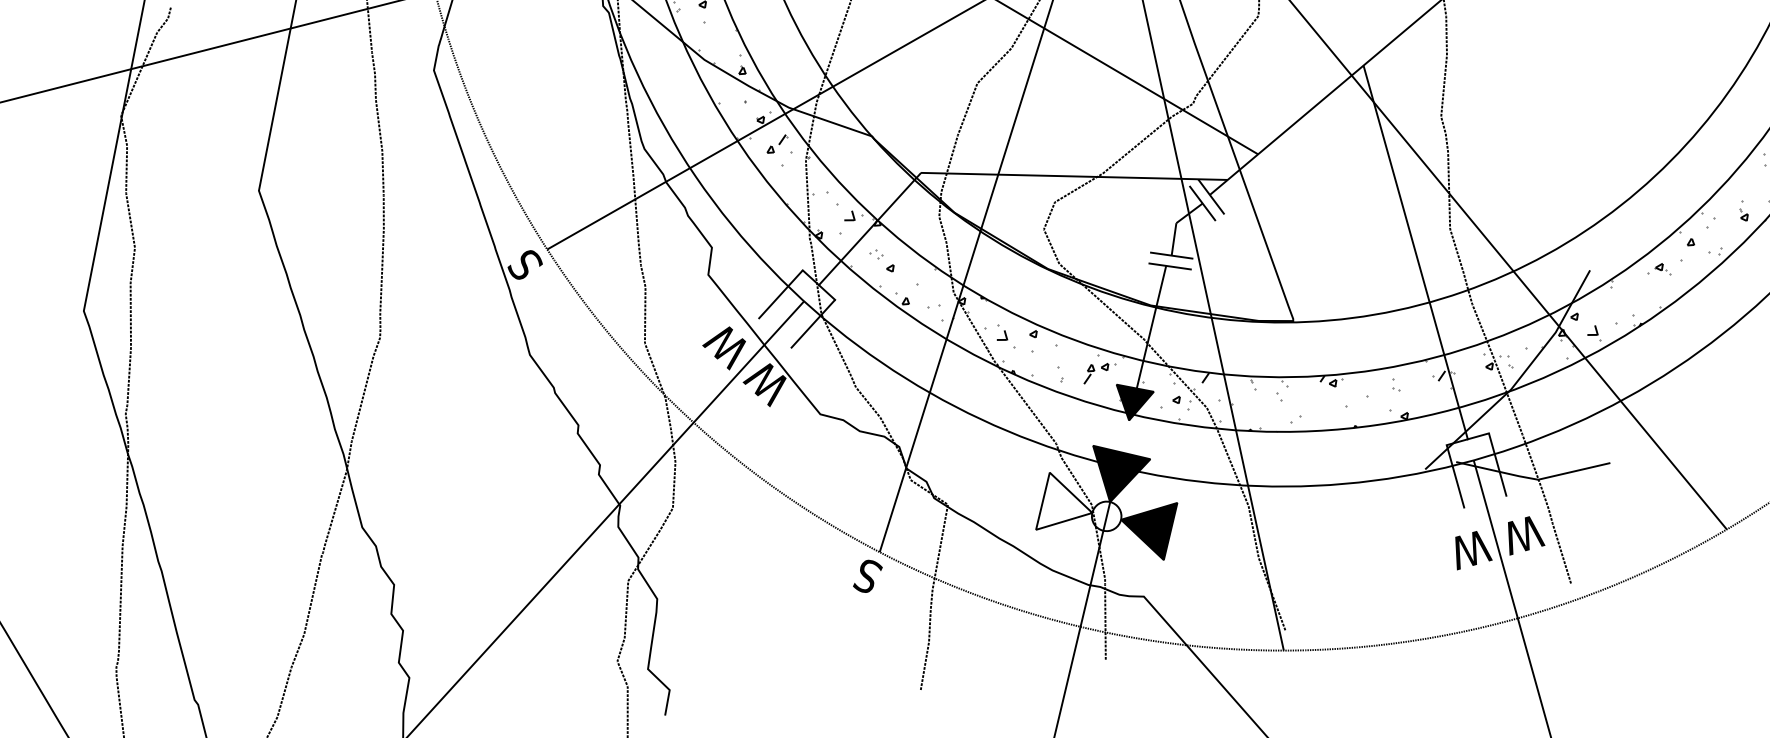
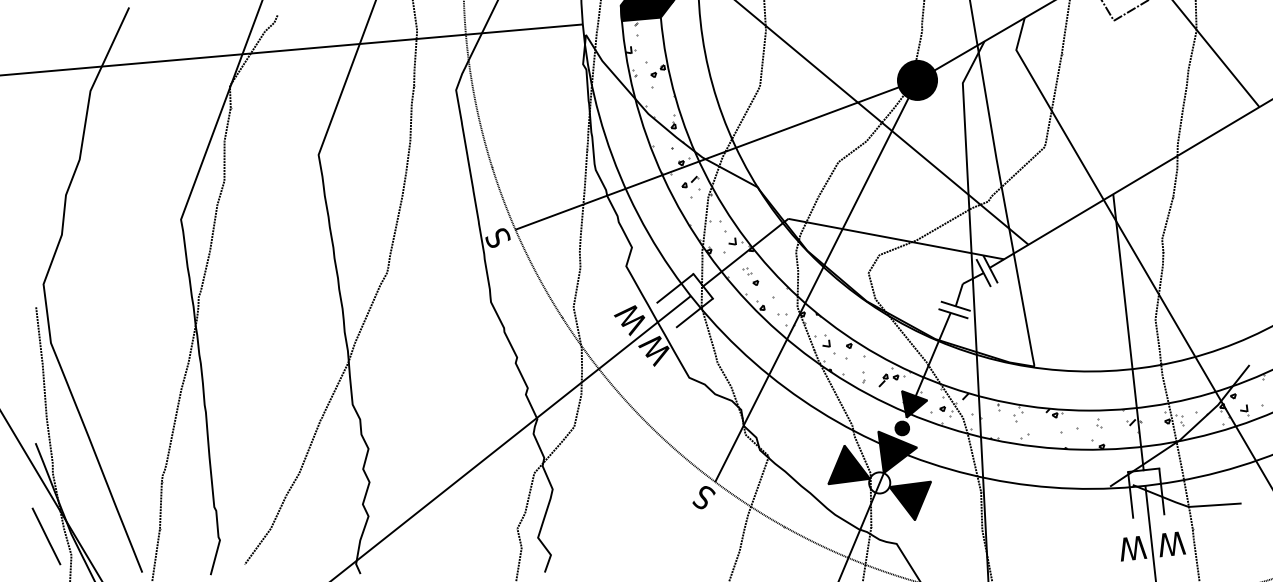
fill: (1125, 436) -> (902, 428), added
fill: (1060, 497) -> (849, 464), added

